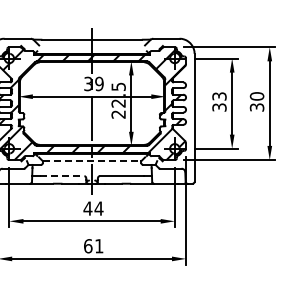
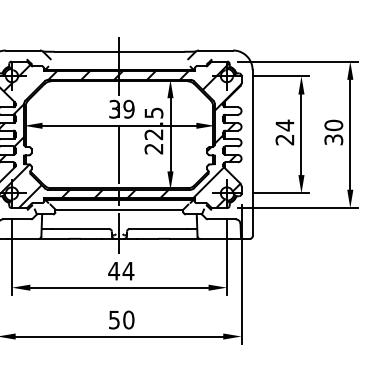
text: (219, 101) -> (284, 132), 33 -> 24
line: (92, 161) -> (119, 209), dashed -> solid
line: (62, 176) -> (81, 229), dashed -> solid
text: (93, 246) -> (121, 320), 61 -> 50

